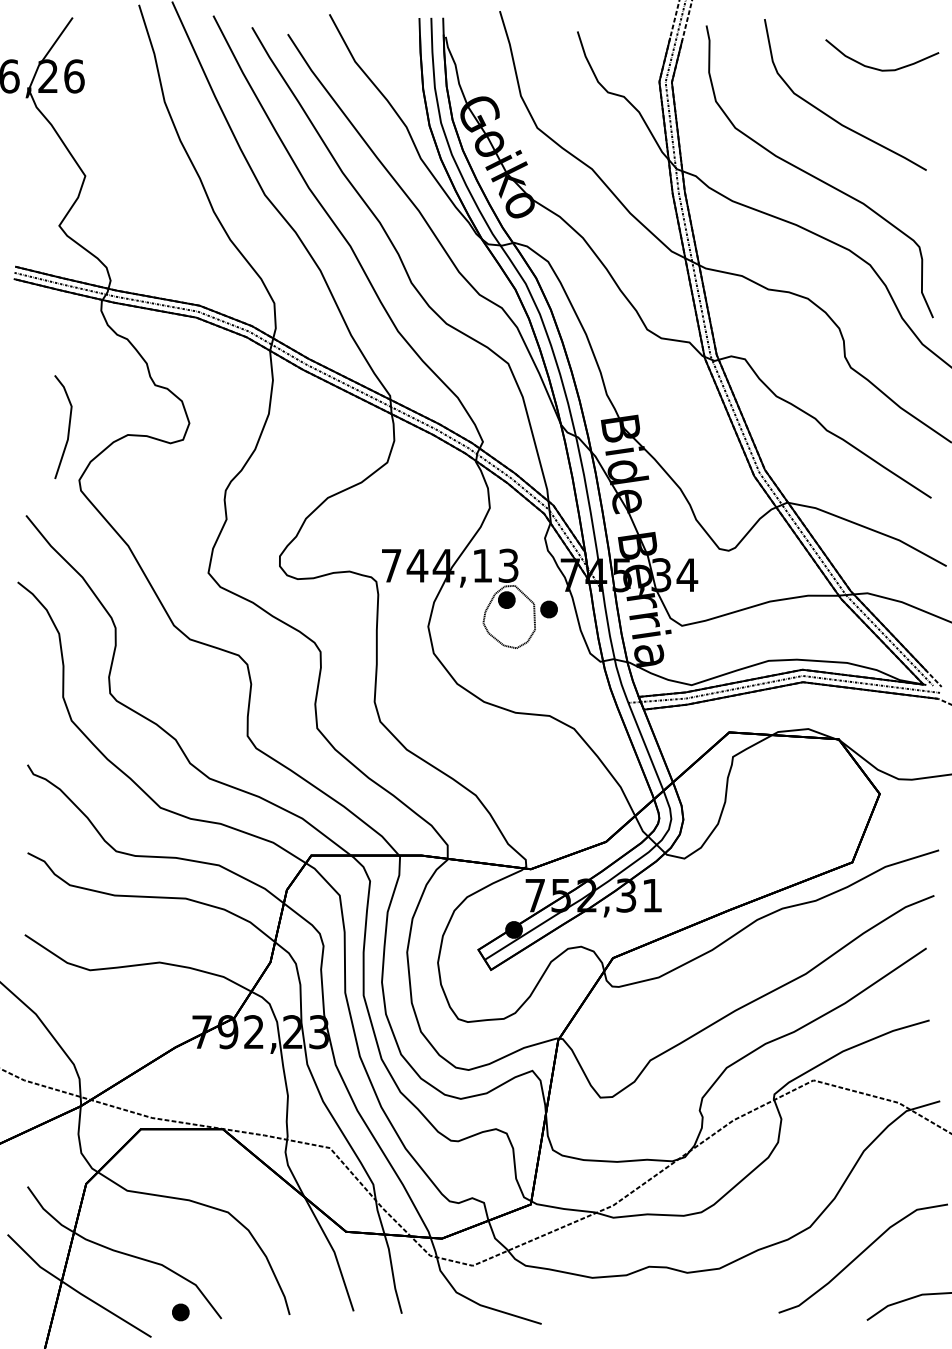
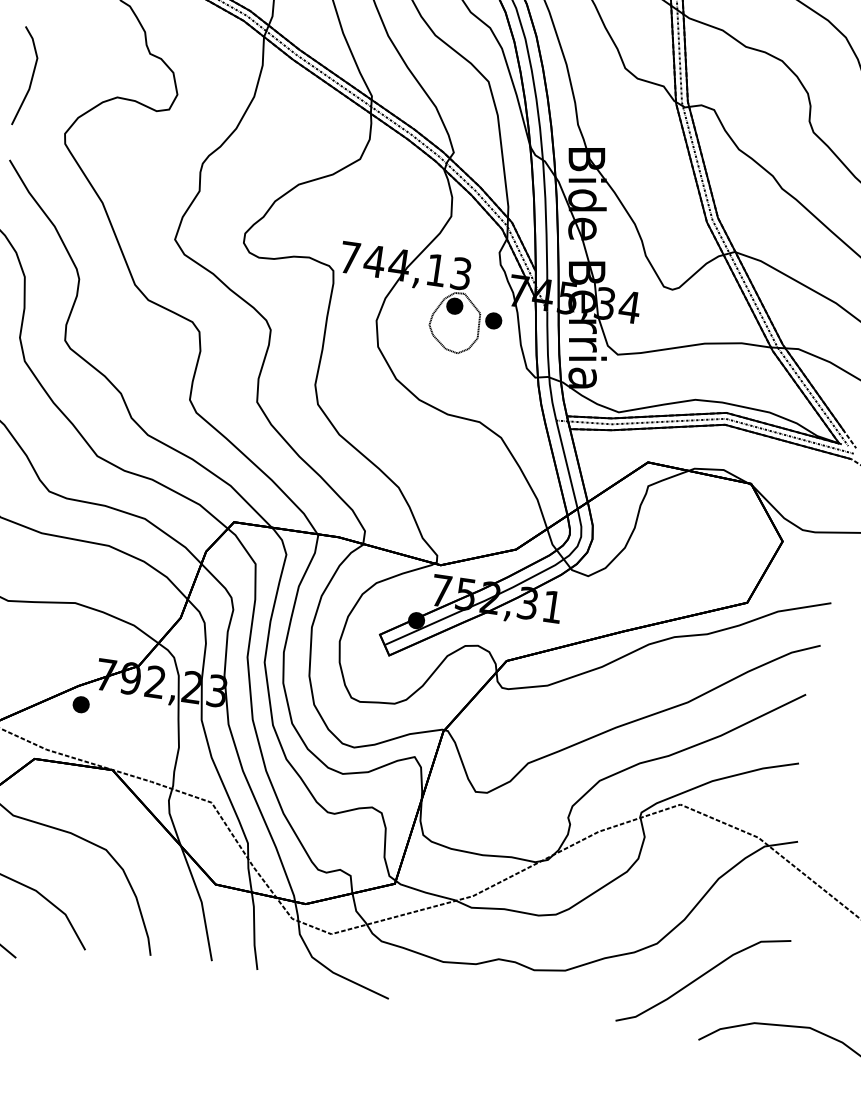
line: (68, 427) -> (31, 77), moved
part: (180, 1312) -> (80, 704), moved

